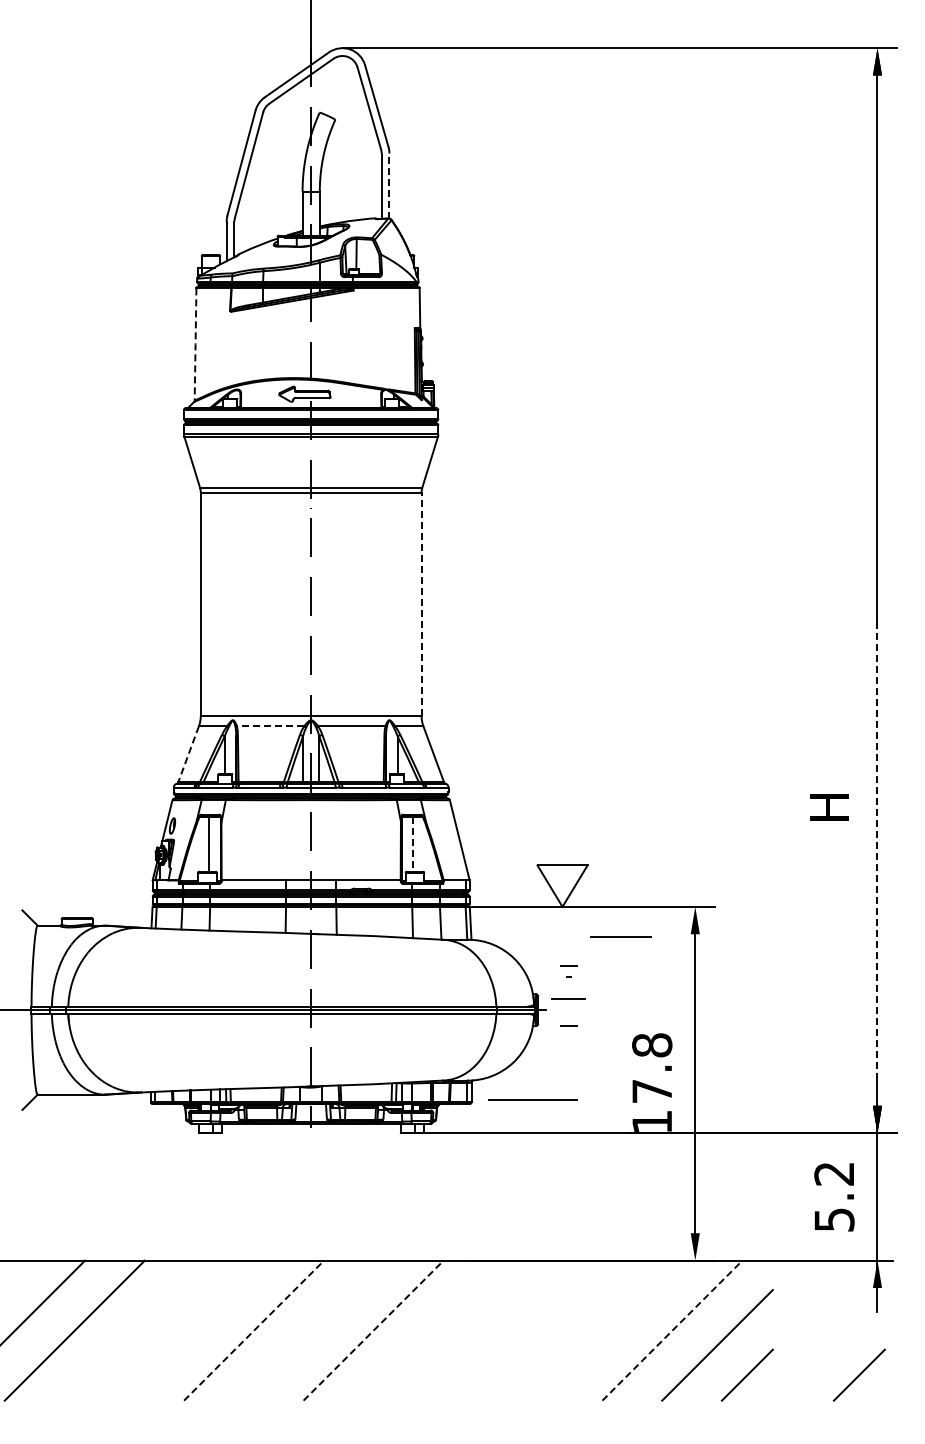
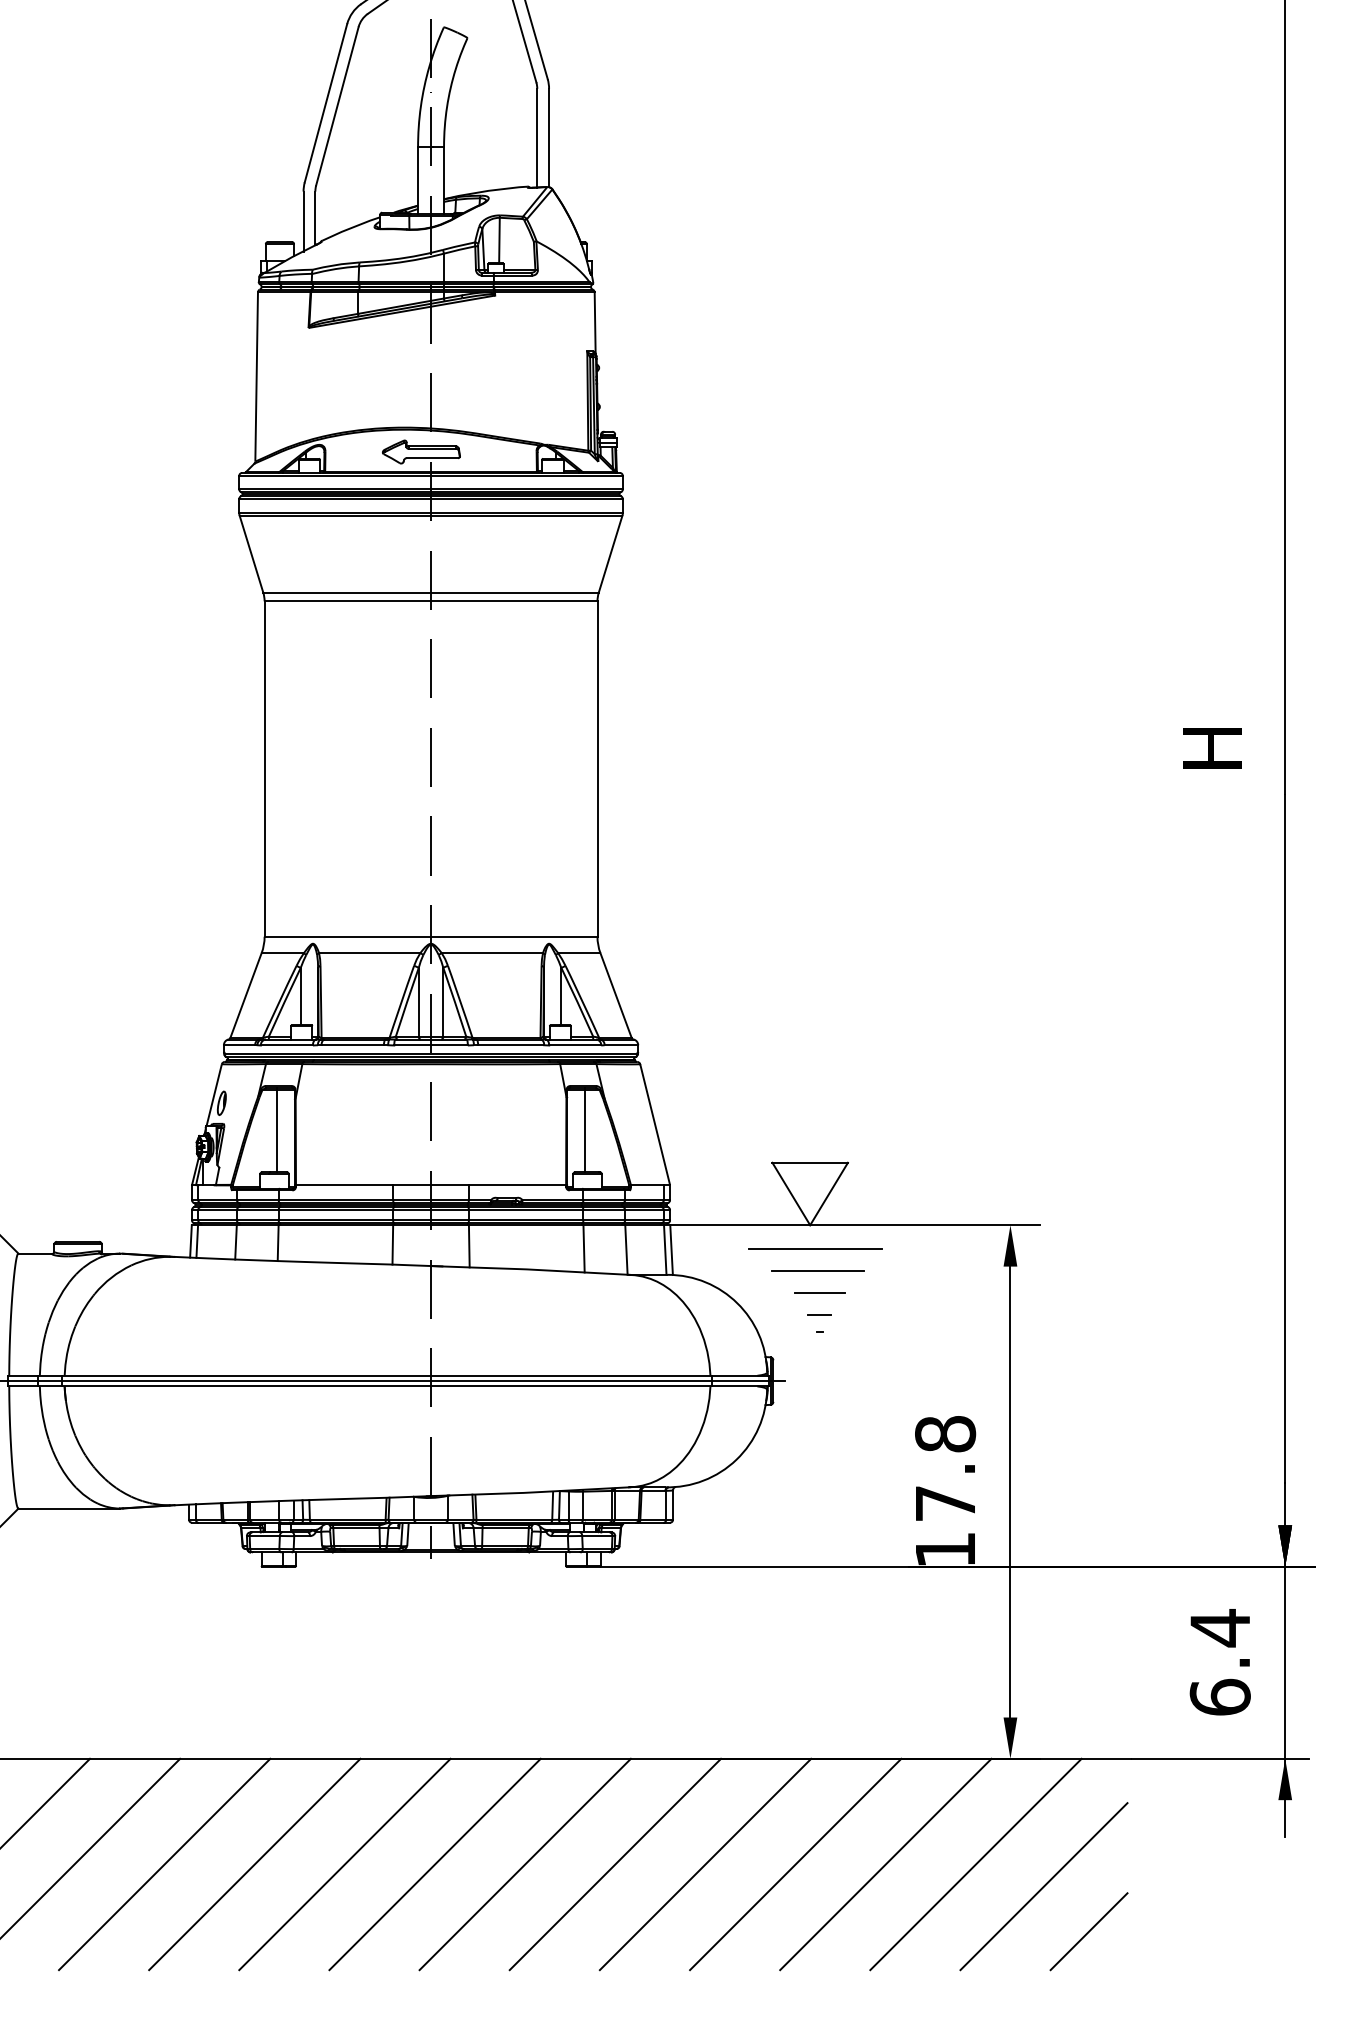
line: (389, 186) -> (549, 138), dashed -> solid
line: (195, 344) -> (256, 376), dashed -> solid
line: (421, 603) -> (597, 767), dashed -> solid
line: (270, 726) -> (369, 953), dashed -> solid
line: (188, 754) -> (245, 995), dashed -> solid
text: (829, 807) -> (1212, 748), moved
line: (413, 844) -> (585, 1131), dashed -> solid
line: (877, 849) -> (1285, 1138), dashed -> solid
line: (620, 936) -> (817, 1269), moved
line: (568, 998) -> (819, 1292), moved
line: (568, 1025) -> (819, 1404), removed
line: (532, 1099) -> (814, 1247), moved
text: (834, 1196) -> (1220, 1662), 5.2 -> 6.4
line: (134, 1330) -> (164, 1864), added
line: (194, 1330) -> (255, 1864), added
line: (254, 1330) -> (345, 1864), dashed -> solid
line: (313, 1330) -> (434, 1864), added
line: (373, 1330) -> (525, 1864), dashed -> solid
line: (433, 1330) -> (615, 1864), added
line: (493, 1330) -> (706, 1864), added
line: (552, 1330) -> (795, 1864), added
line: (612, 1330) -> (885, 1864), added
line: (672, 1330) -> (976, 1864), dashed -> solid
line: (858, 1374) -> (1256, 1930), removed

